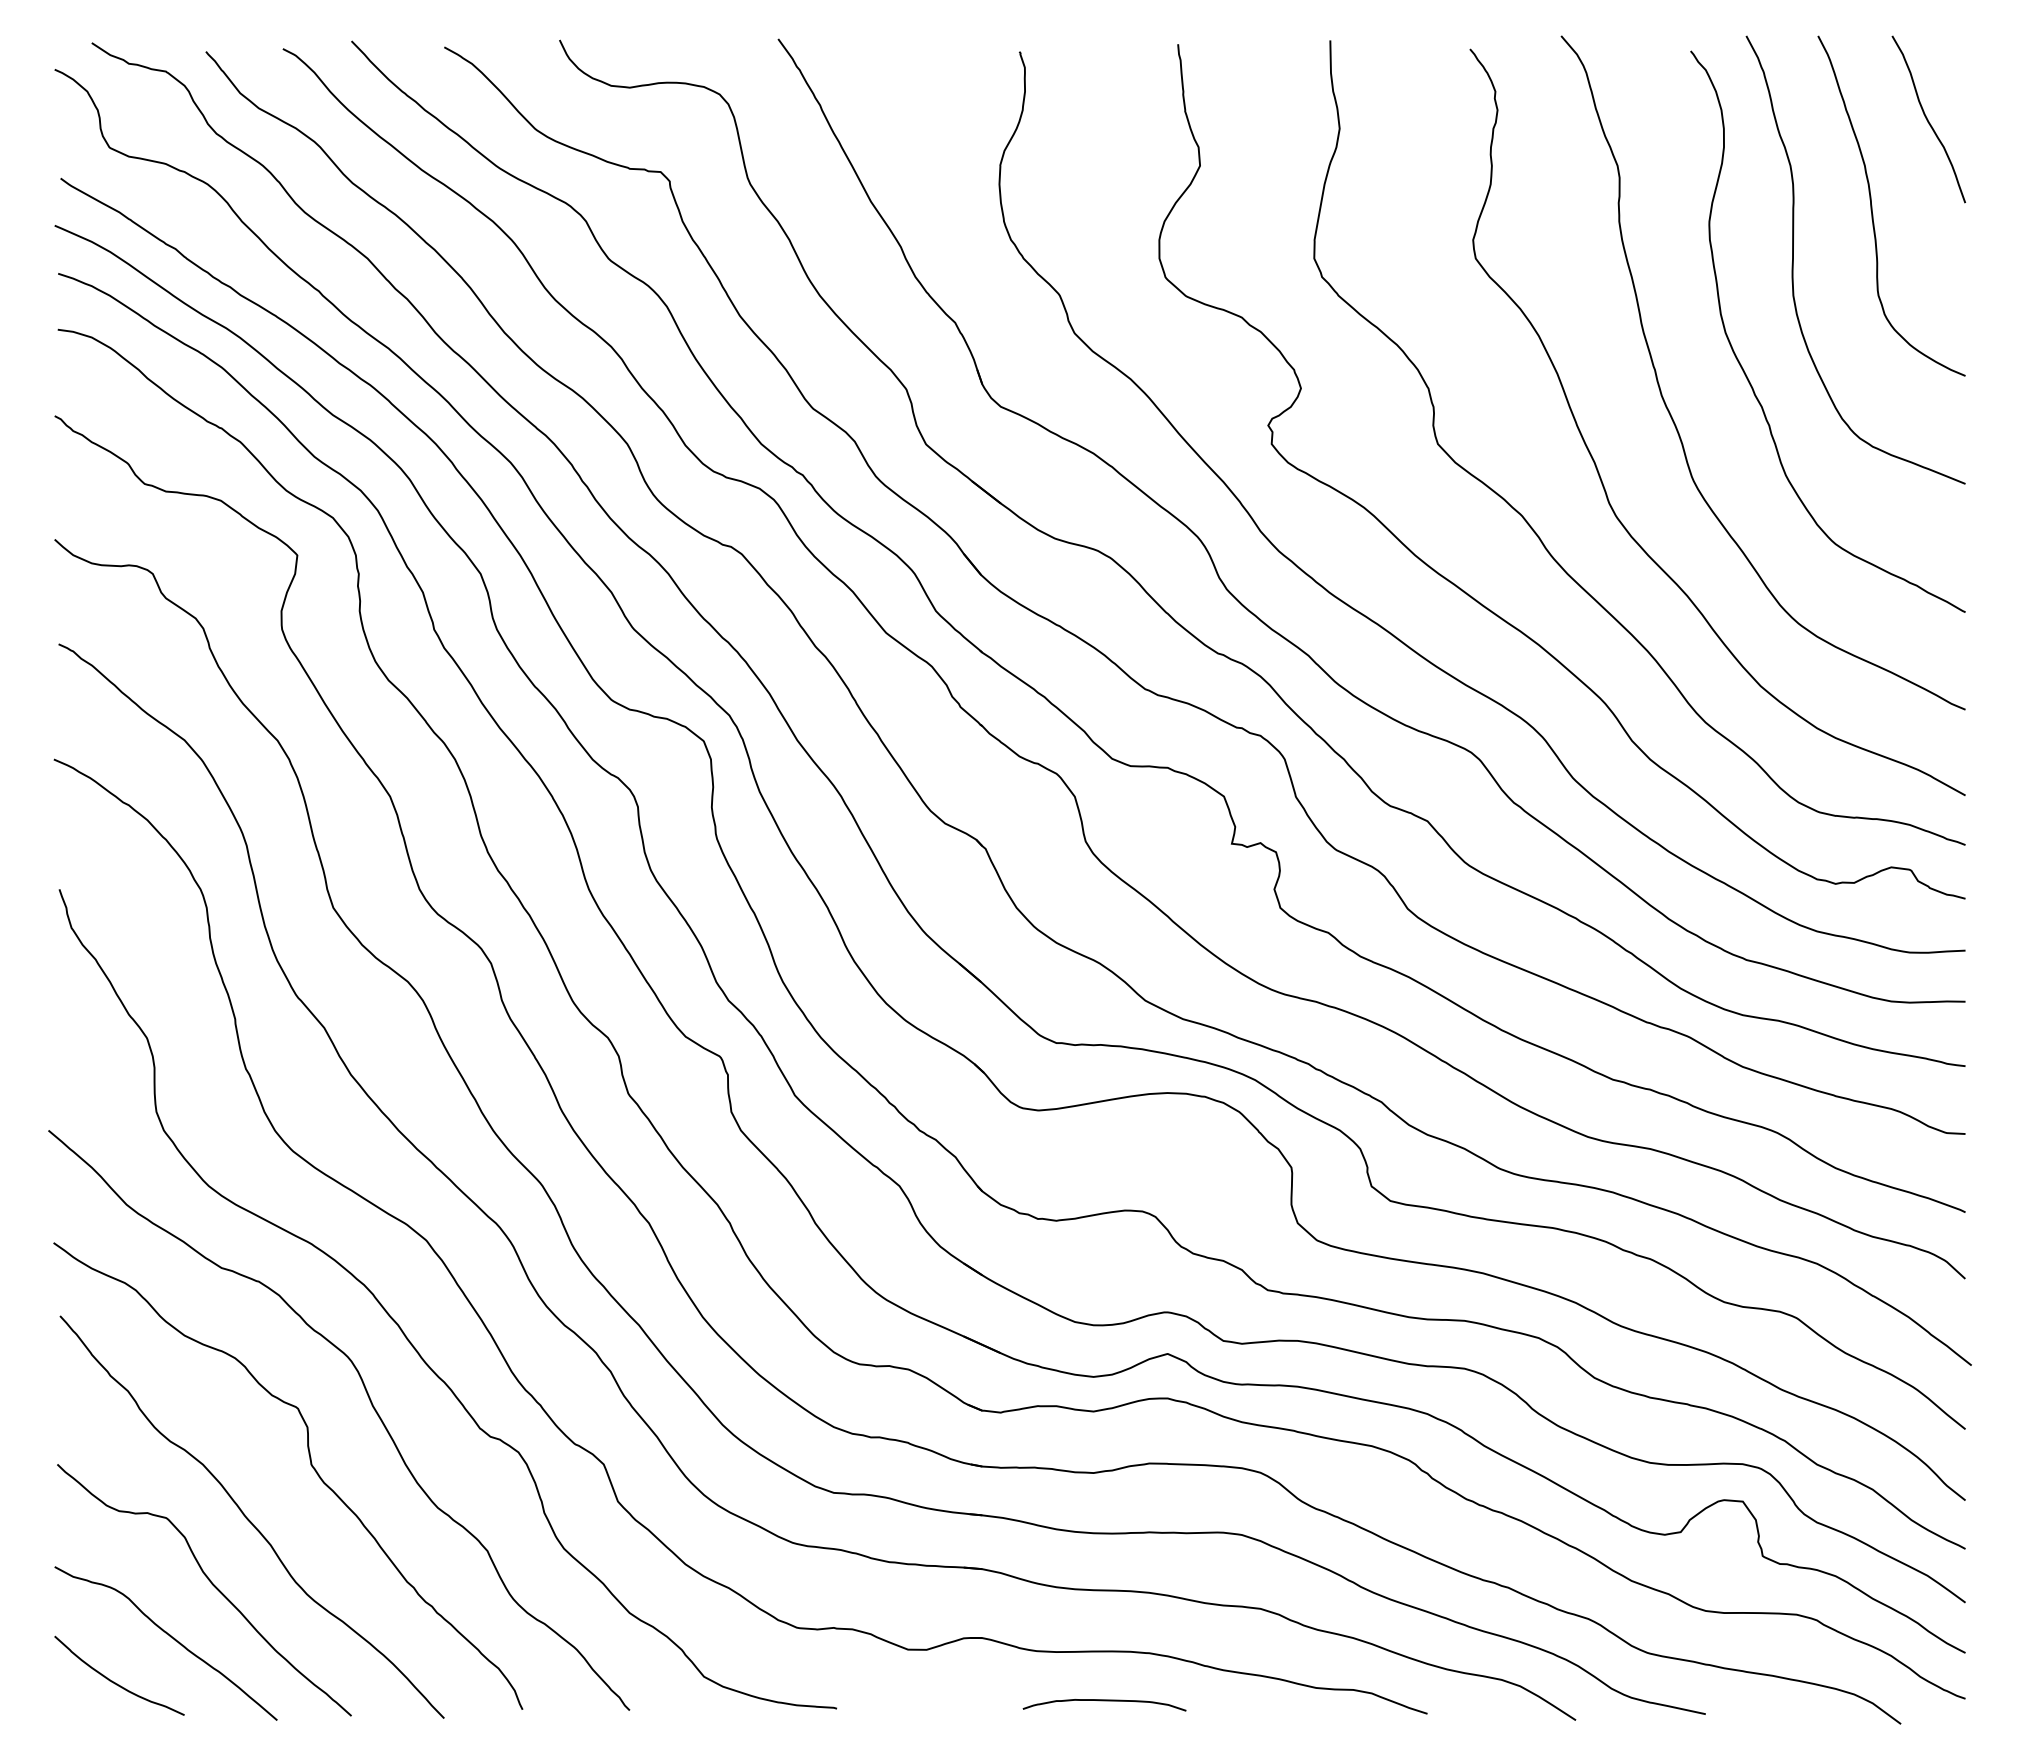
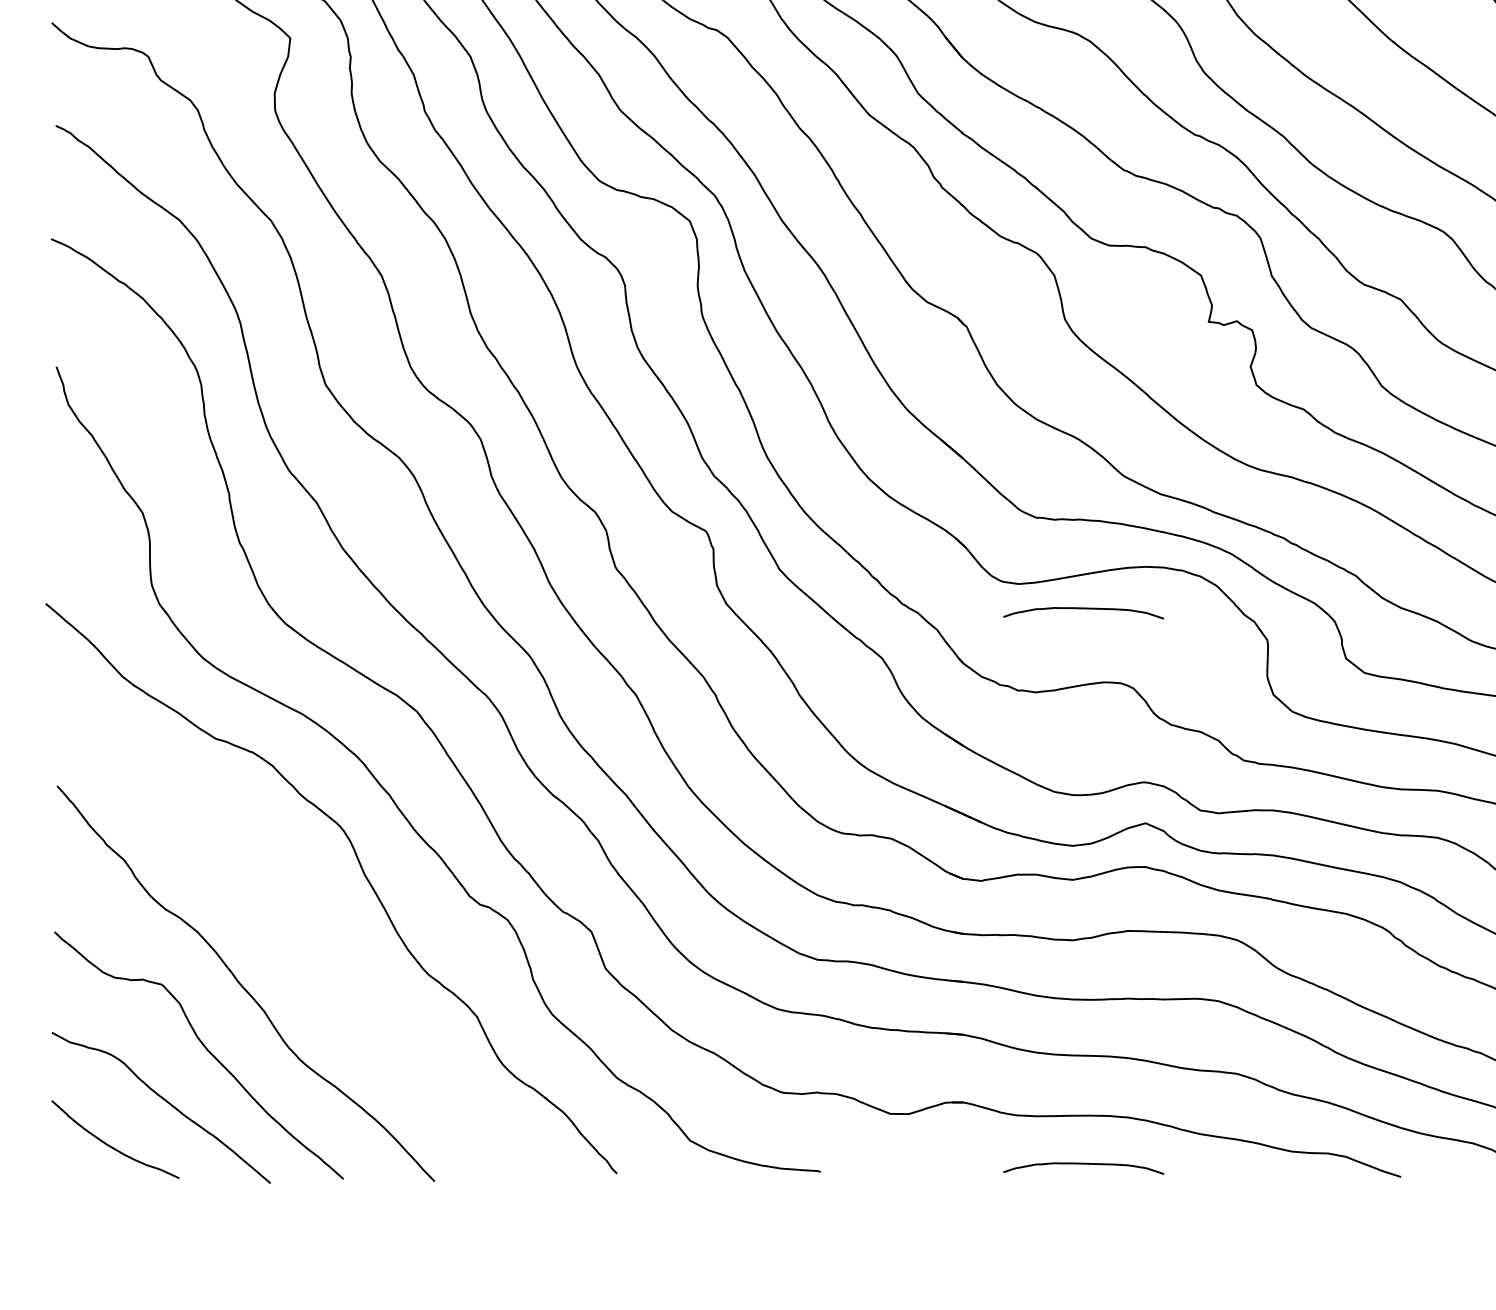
curve: (1104, 1136) -> (1083, 609), added
curve: (310, 1465) -> (303, 932), removed

